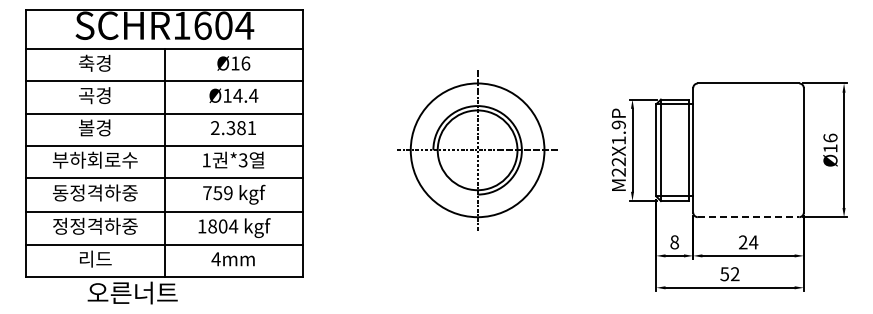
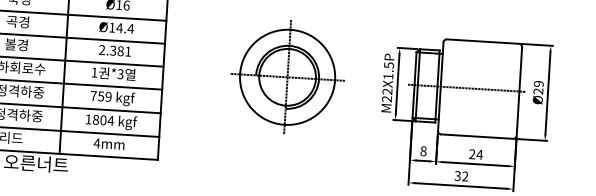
text: (618, 124) -> (388, 65), M22X1.9P -> M22X1.5P
text: (830, 142) -> (538, 87), Ø16 -> Ø29
line: (730, 150) -> (467, 88), added
line: (748, 217) -> (477, 136), dashed -> solid
text: (724, 273) -> (457, 175), 52 -> 32

